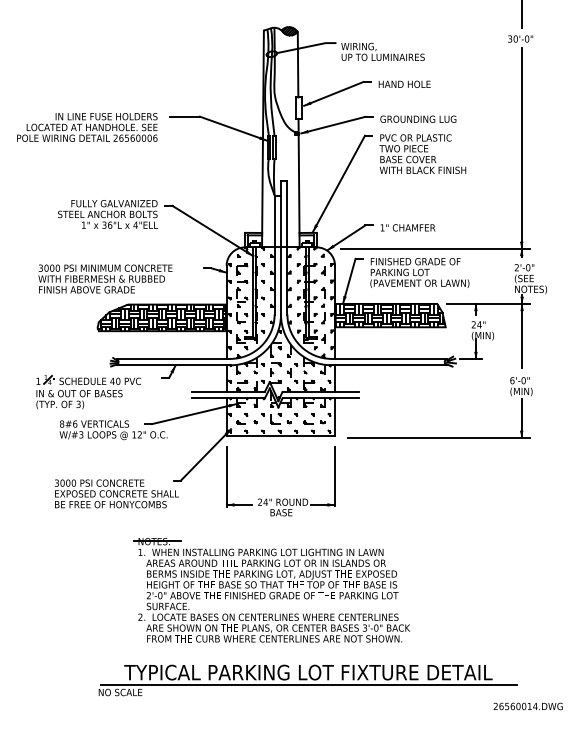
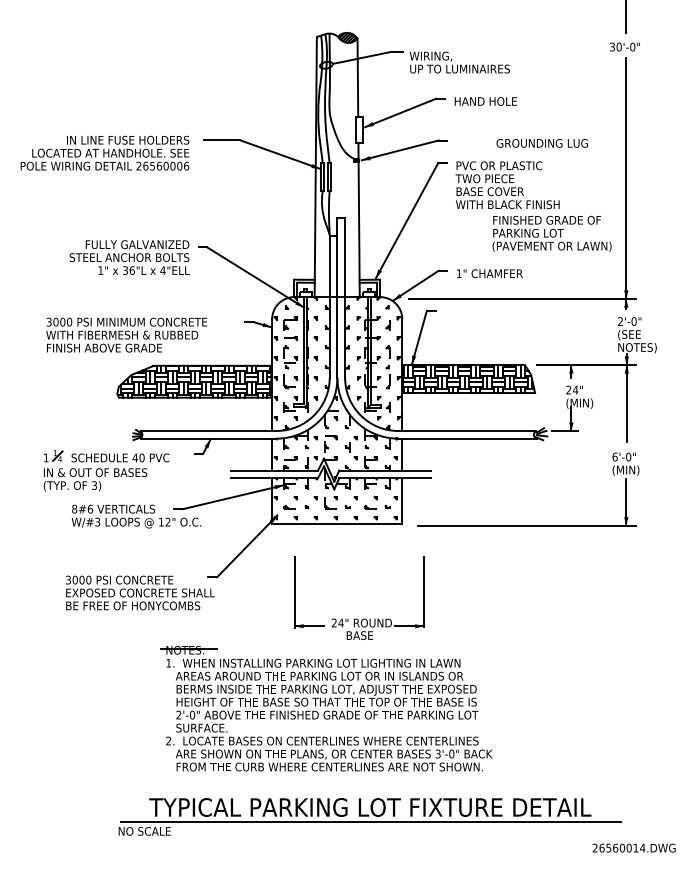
text: (417, 119) -> (541, 143), moved
text: (419, 272) -> (551, 233), moved
part: (278, 498) -> (356, 618), moved

